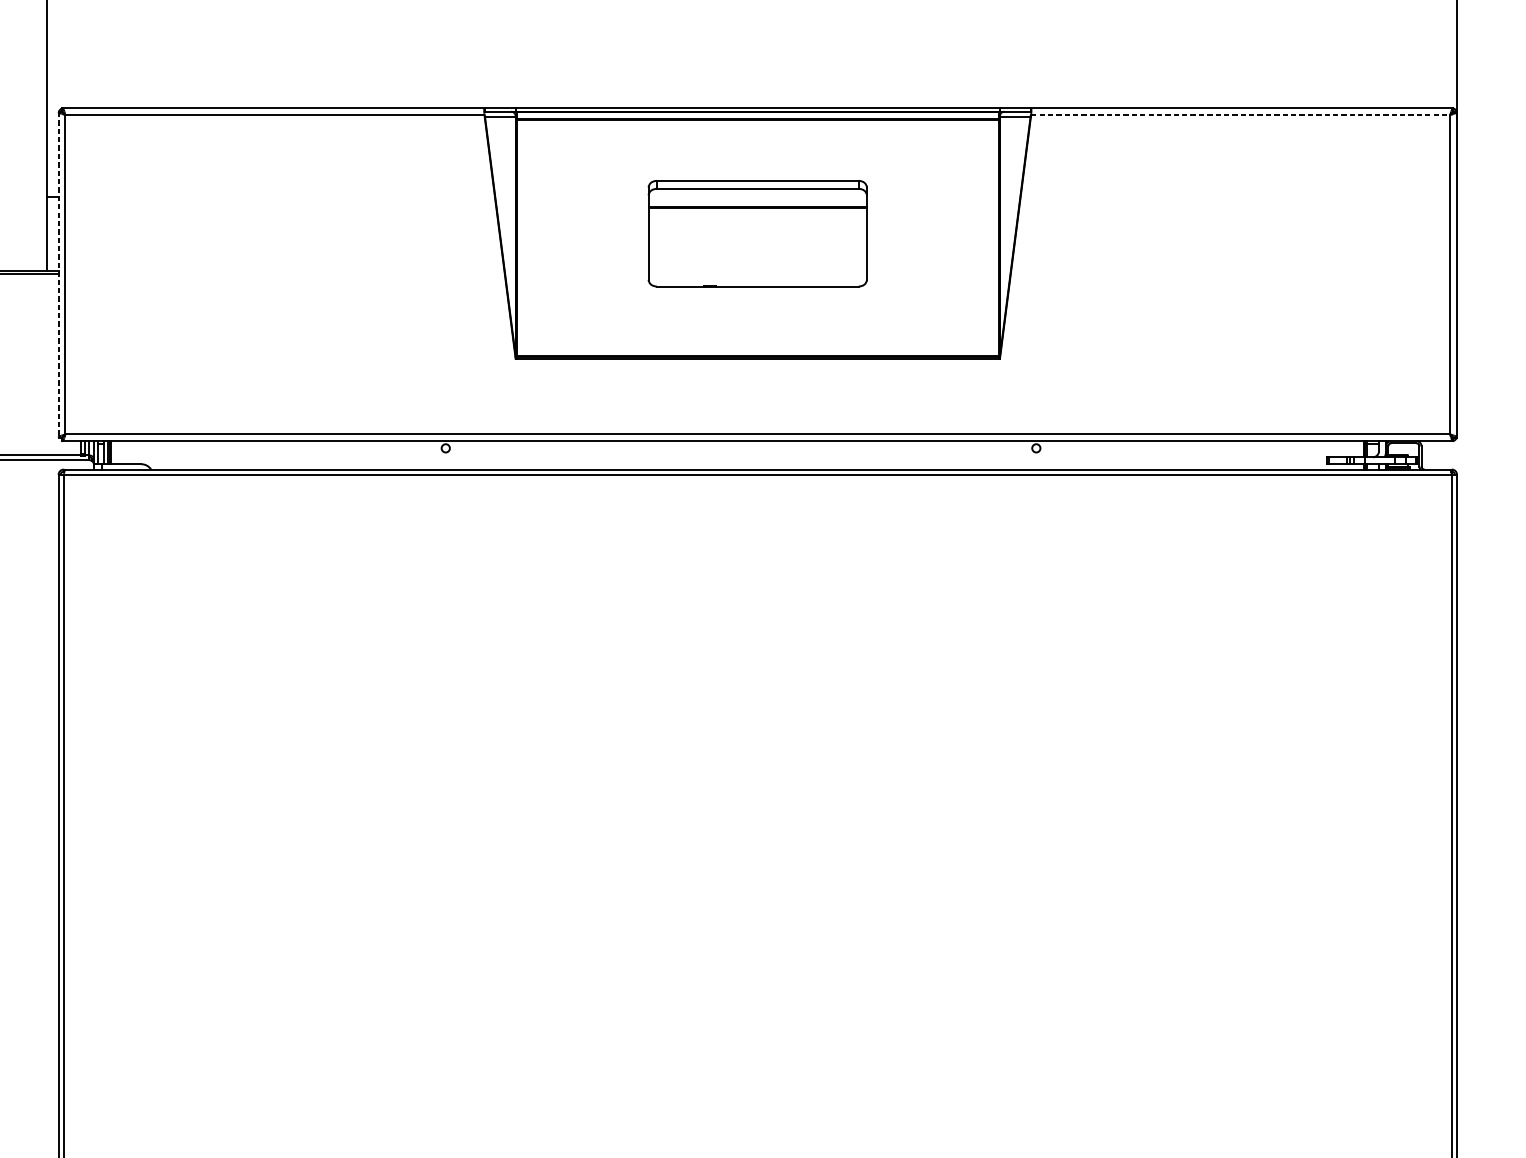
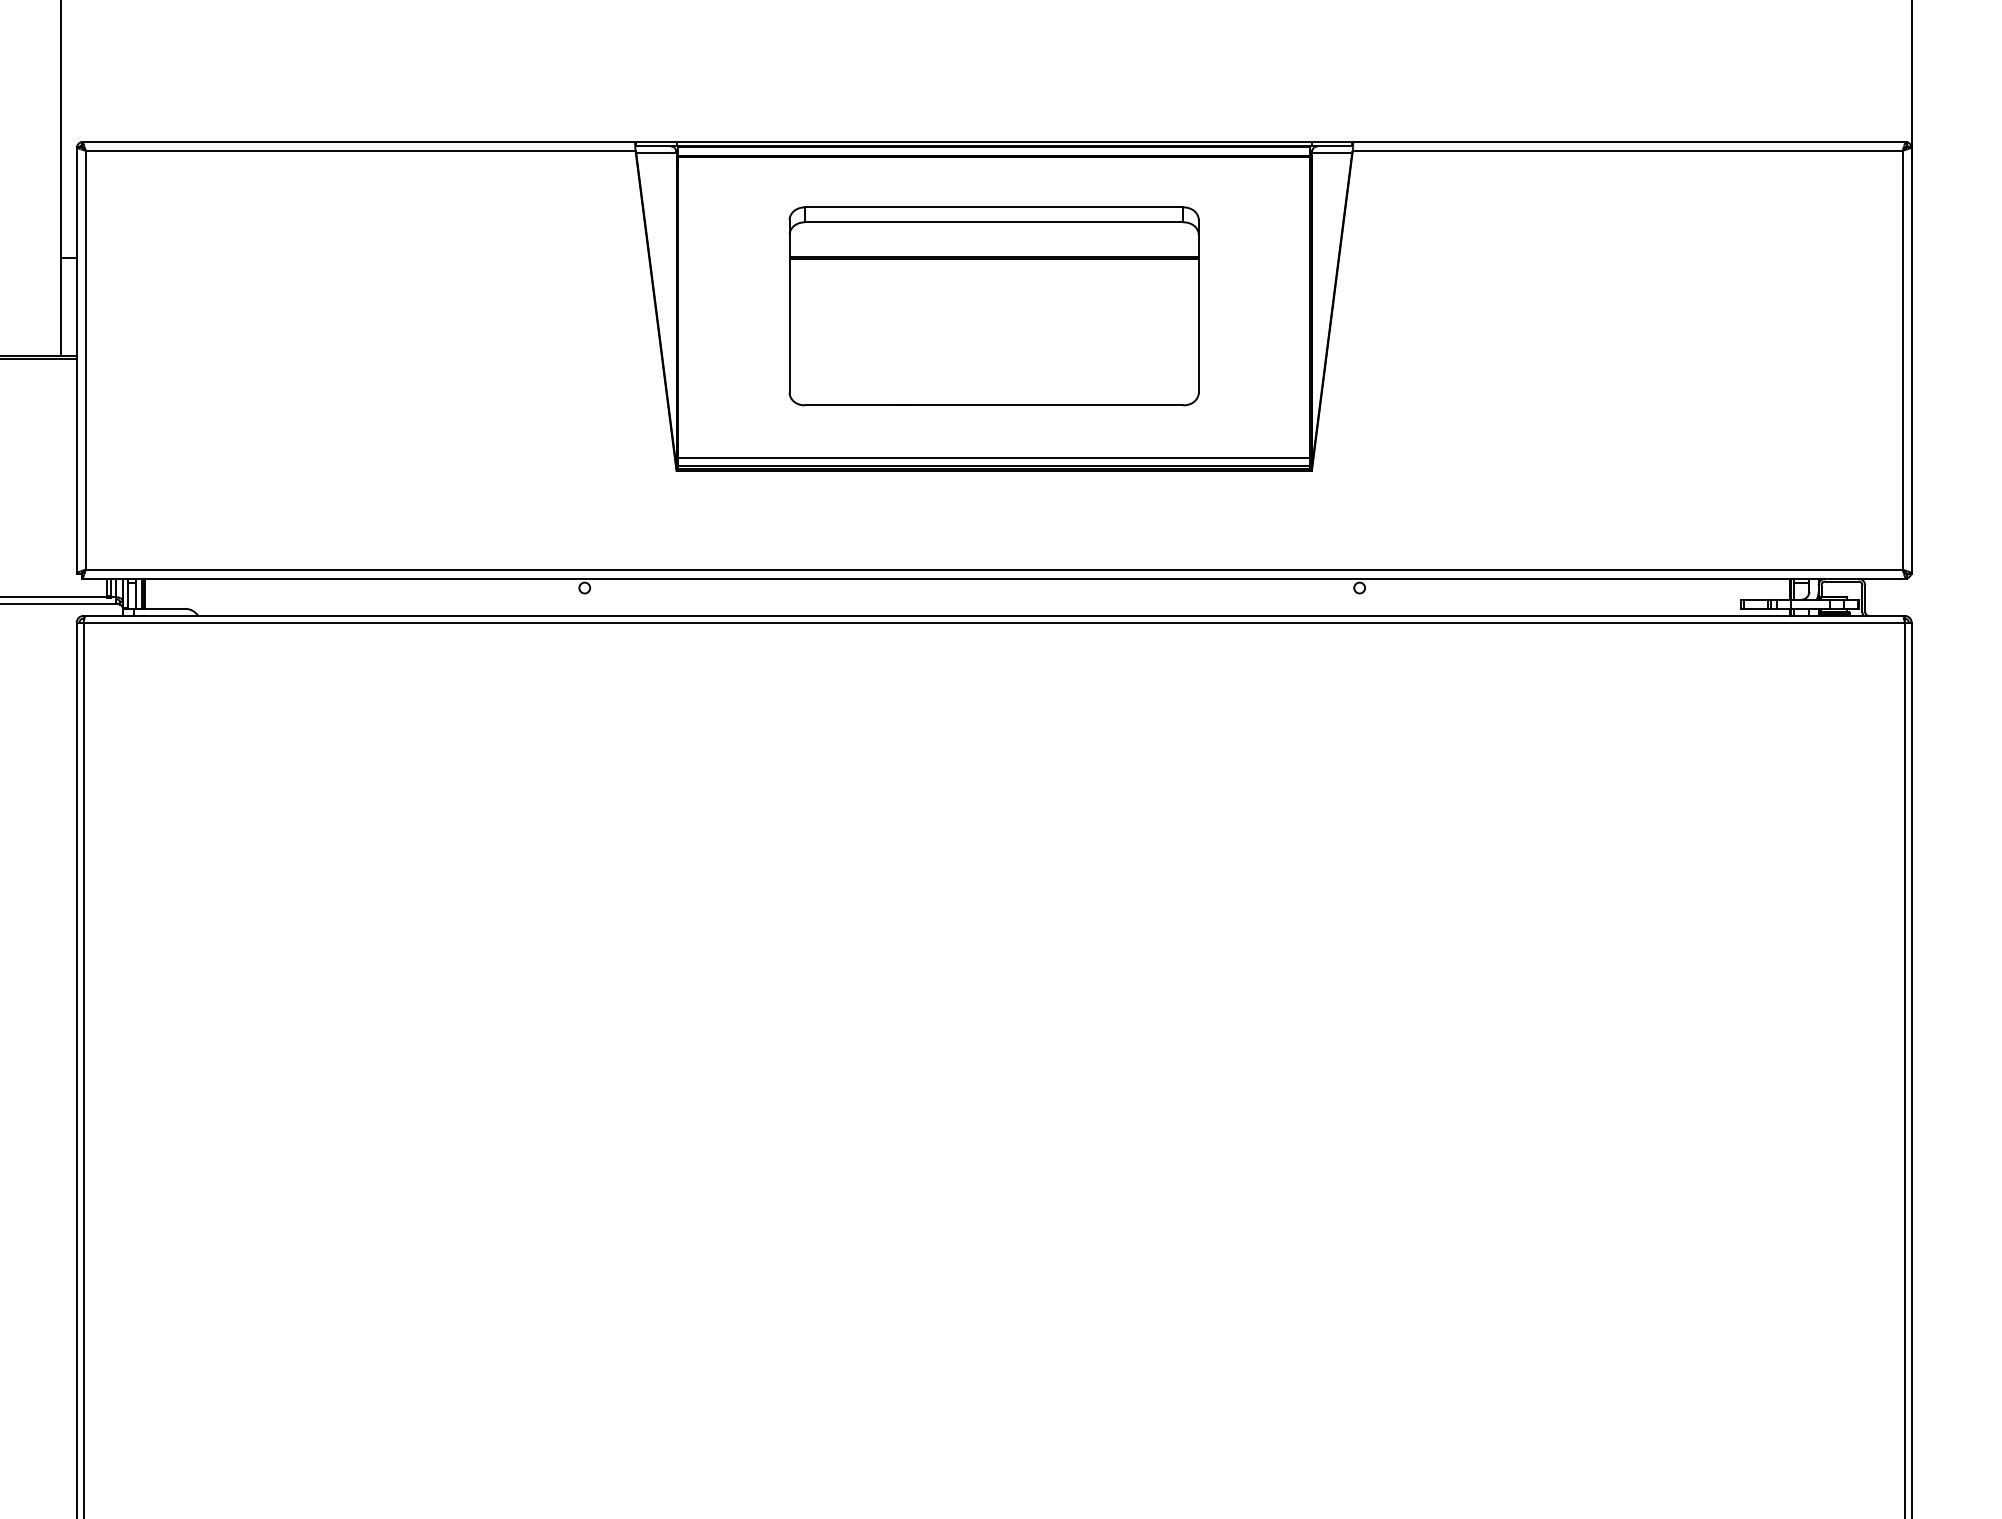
line: (1240, 114) -> (1627, 150), dashed -> solid
part: (757, 233) -> (993, 306), size x1.43
line: (58, 274) -> (76, 360), dashed -> solid
line: (758, 348) -> (994, 457), added

